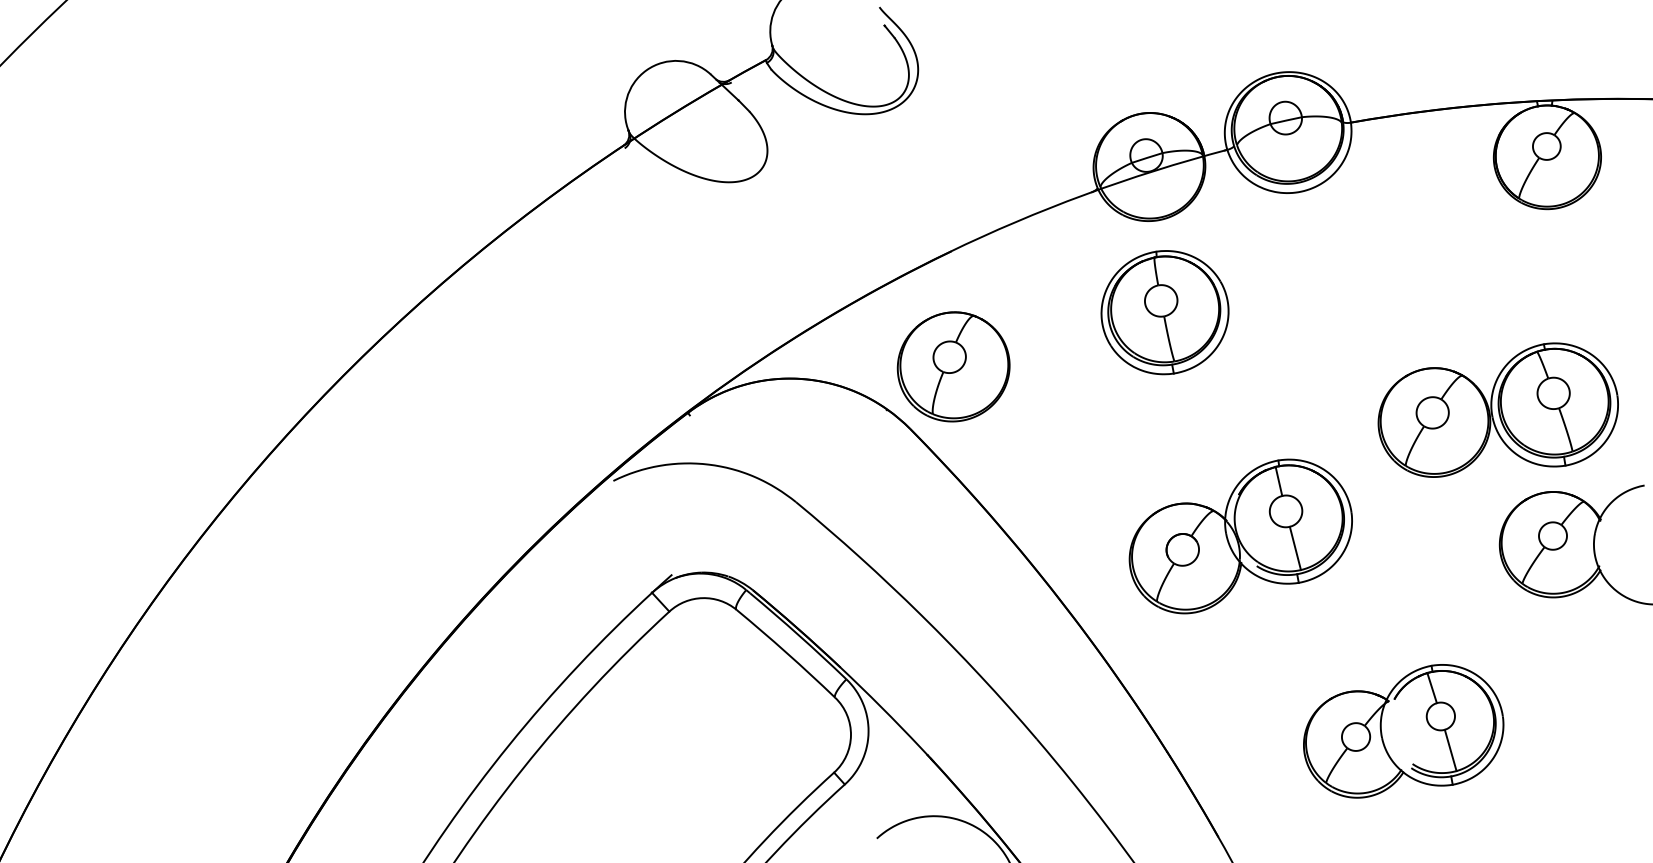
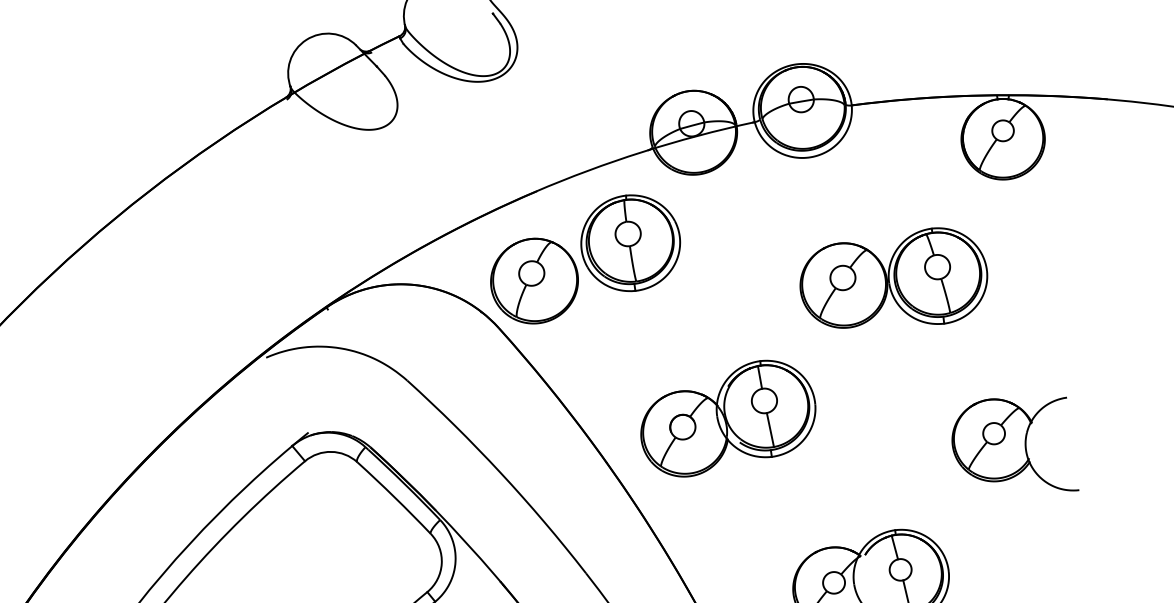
part: (1164, 312) -> (630, 243), moved
part: (1497, 409) -> (893, 277), moved
part: (1240, 536) -> (728, 418), moved

